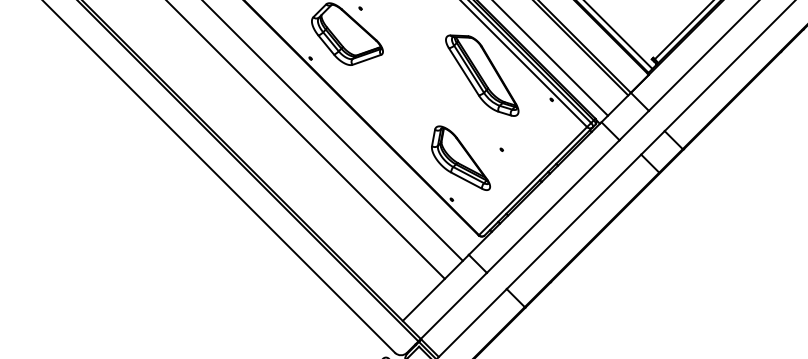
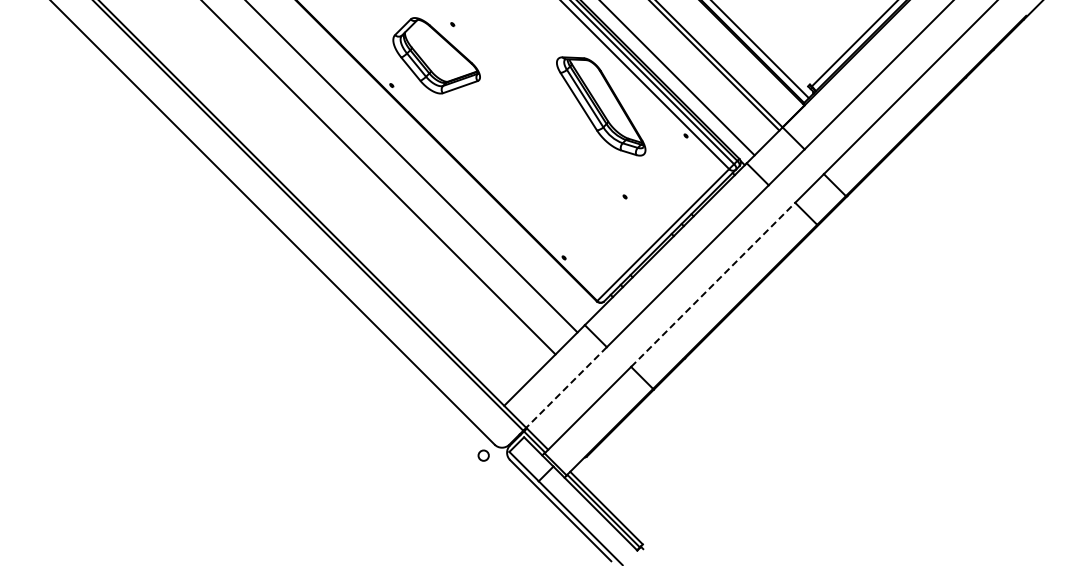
part: (460, 157) -> (574, 206), removed
line: (574, 221) -> (713, 284), solid -> dashed
line: (453, 305) -> (566, 387), solid -> dashed

